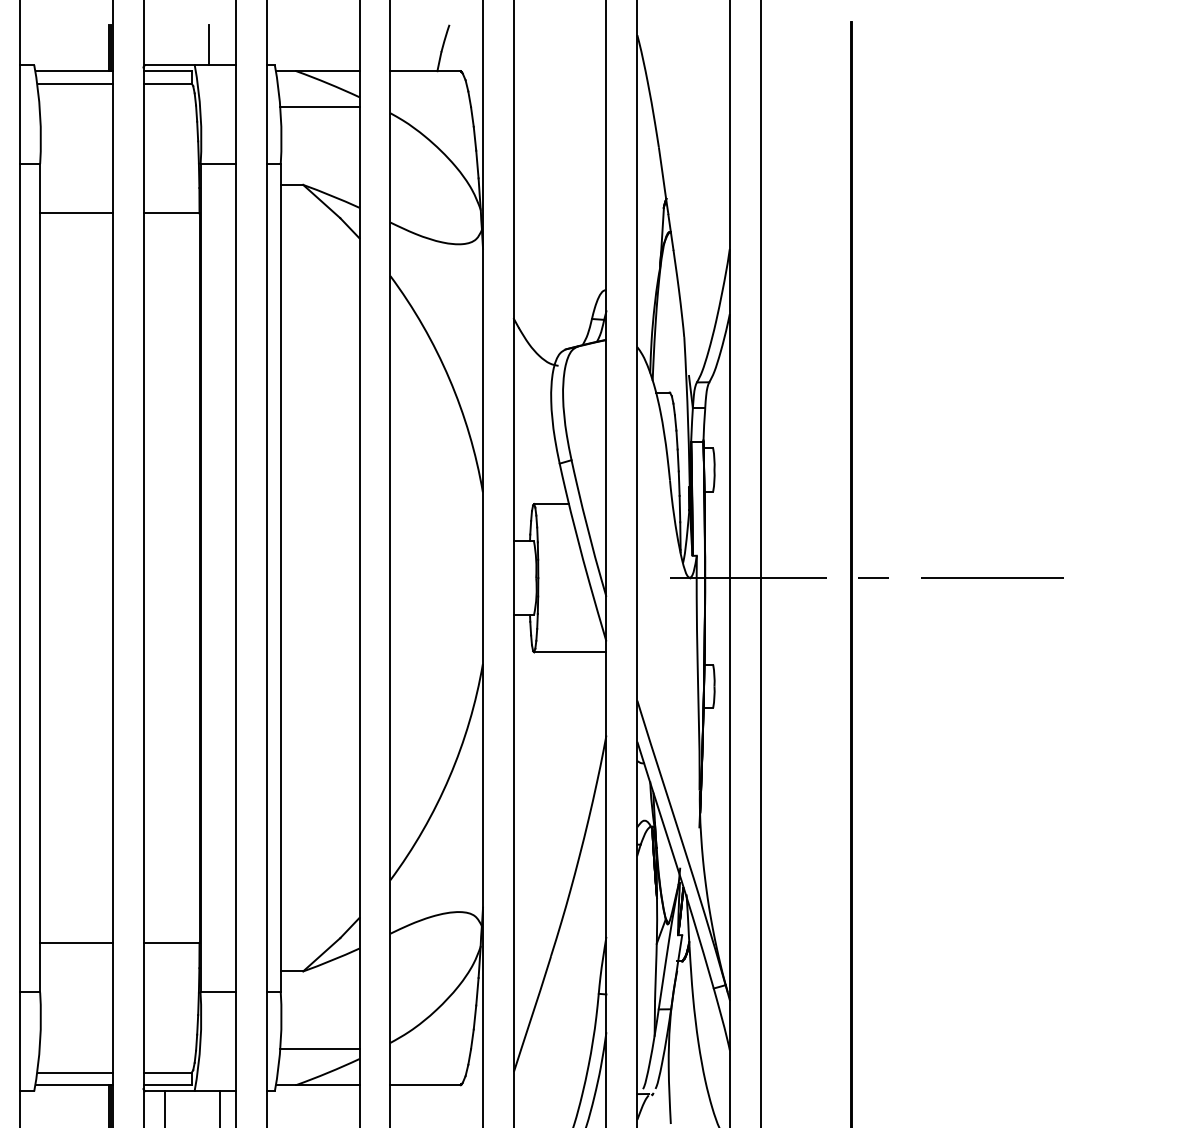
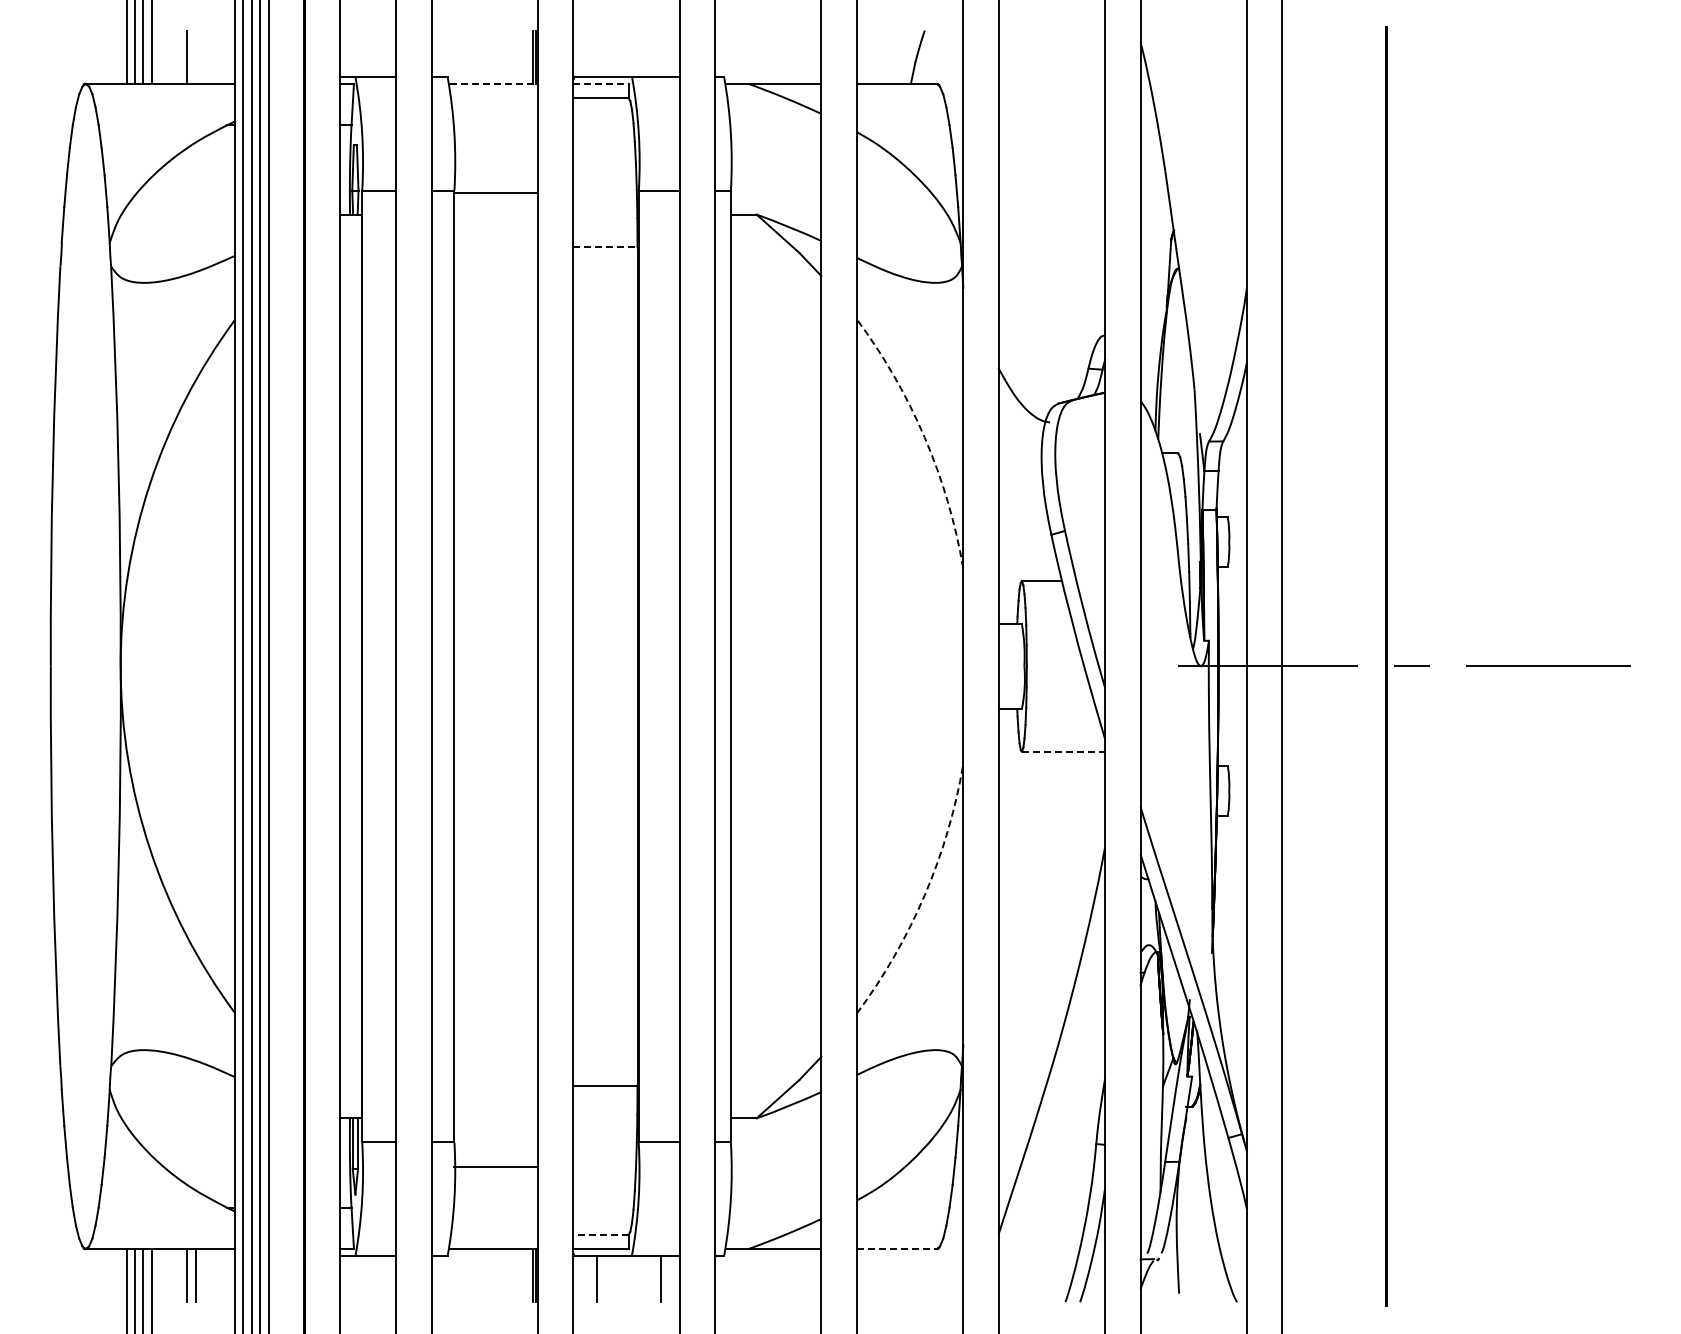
line: (209, 44) -> (648, 53), removed
line: (74, 70) -> (493, 83), solid -> dashed
line: (167, 70) -> (600, 83), solid -> dashed
line: (75, 83) -> (494, 98), removed
line: (319, 107) -> (775, 125), removed
line: (75, 213) -> (495, 193), moved
line: (171, 213) -> (605, 247), solid -> dashed
arc: (449, 378) -> (924, 437), solid -> dashed
line: (570, 652) -> (1063, 751), solid -> dashed
arc: (449, 777) -> (924, 895), solid -> dashed
line: (75, 942) -> (495, 1166), moved
line: (319, 1049) -> (775, 1207), removed
line: (75, 1072) -> (494, 1234), removed
line: (167, 1072) -> (600, 1234), solid -> dashed
line: (425, 1084) -> (897, 1248), solid -> dashed

